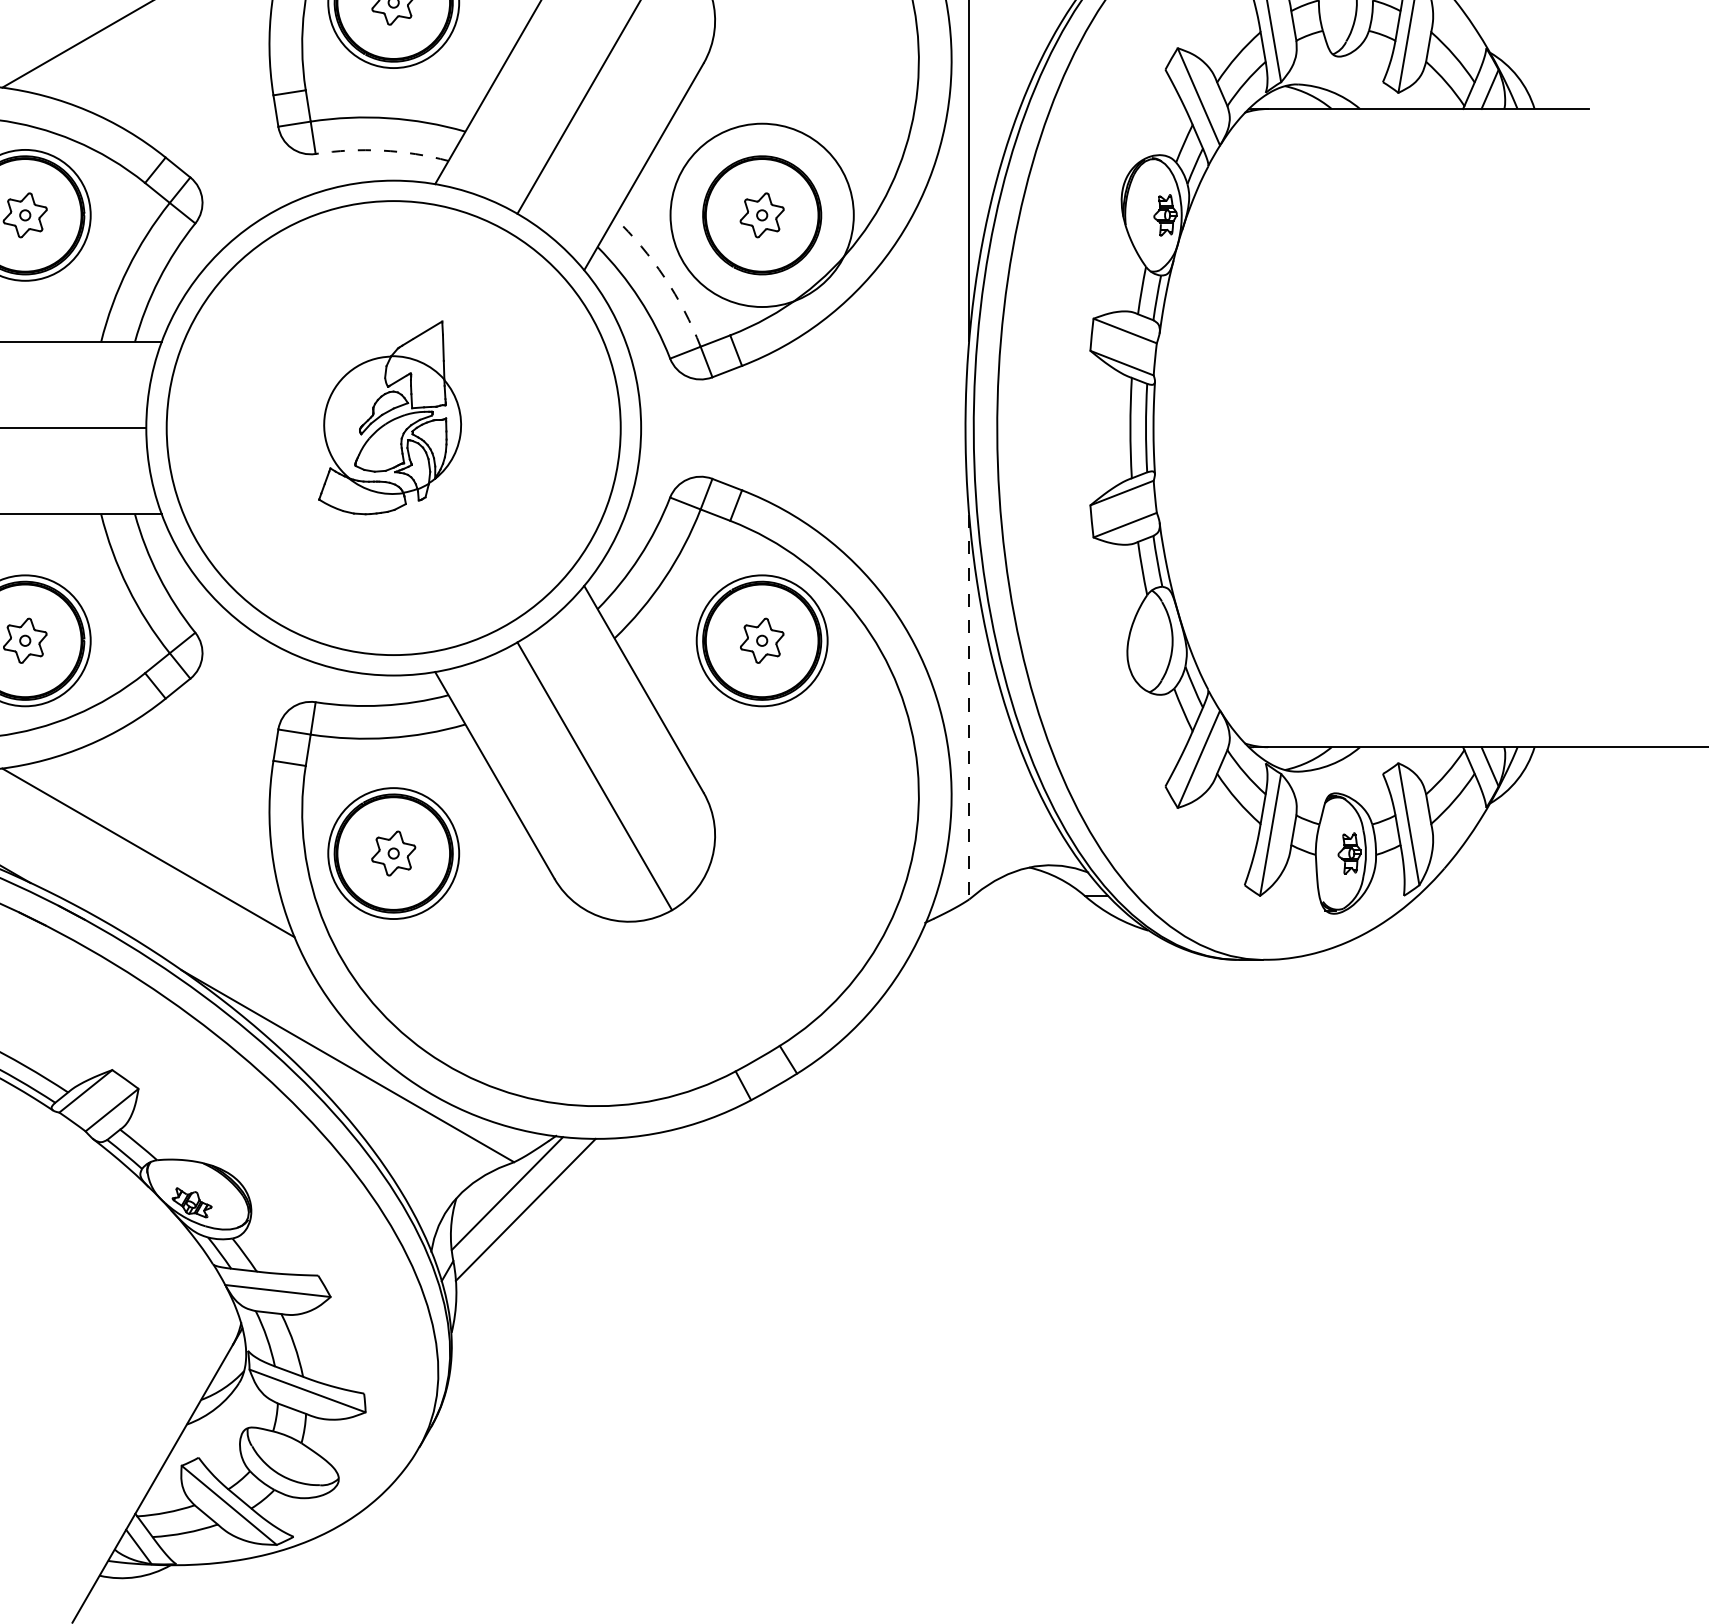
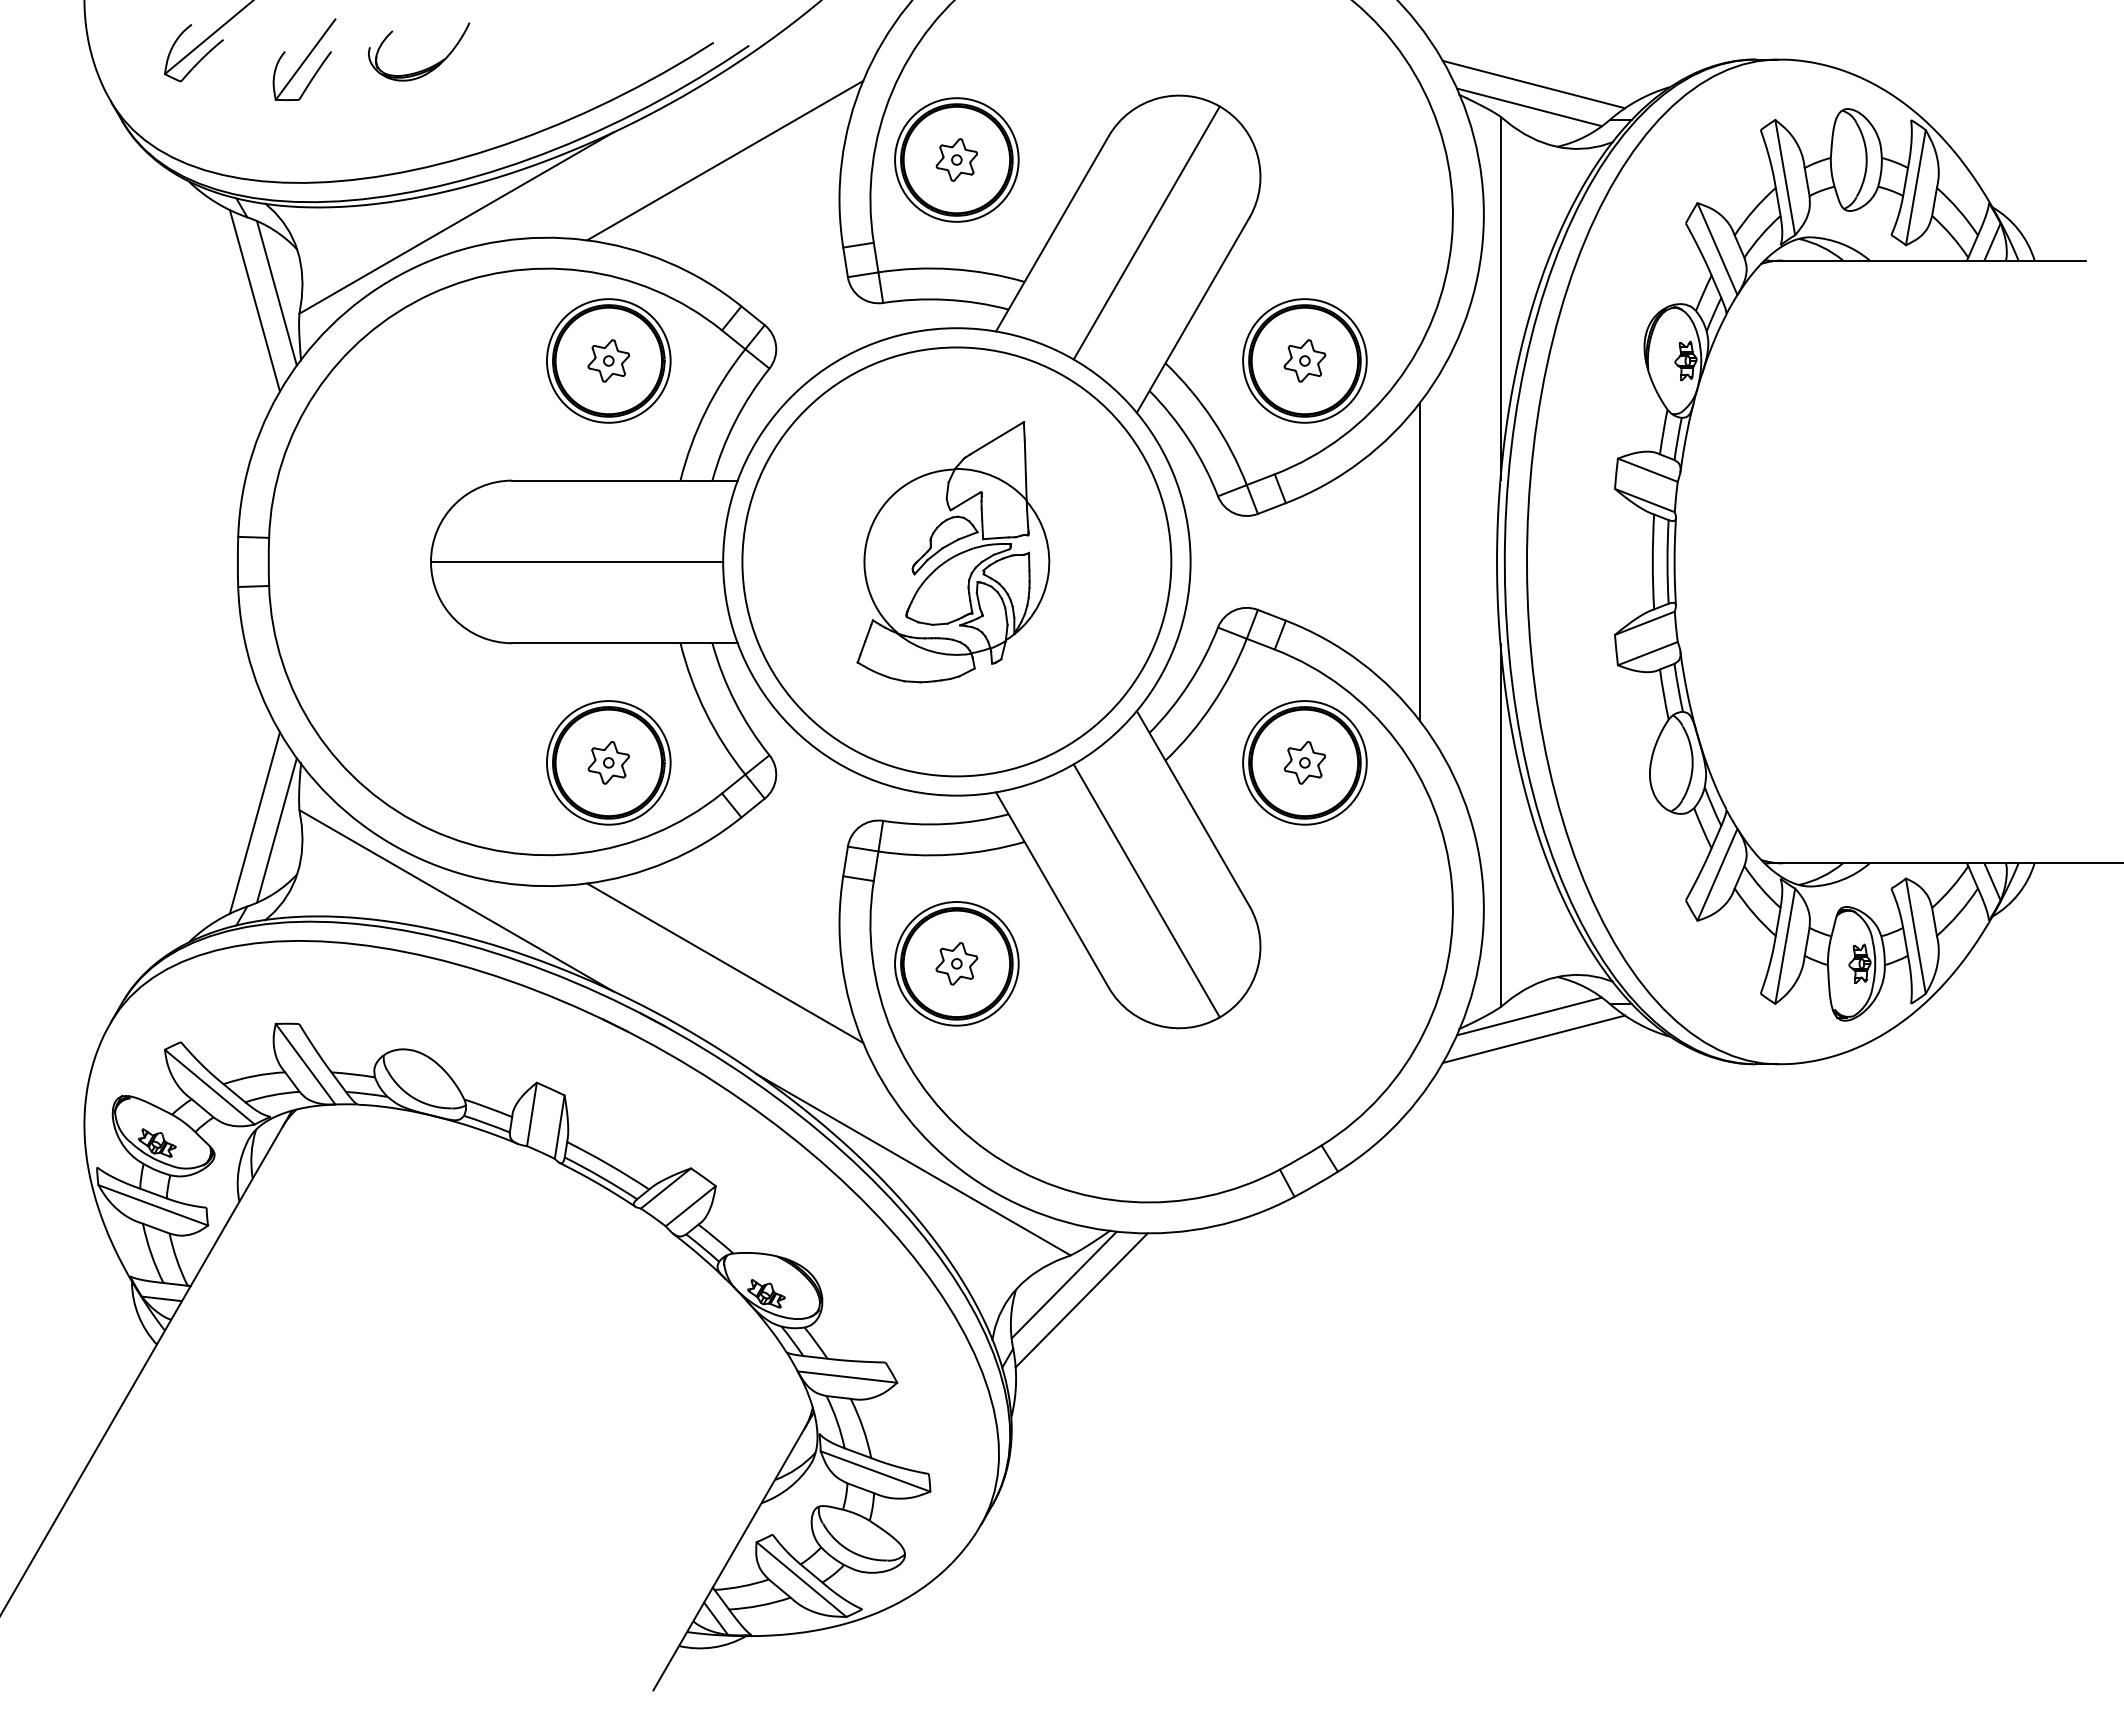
arc: (382, 150) -> (946, 299), dashed -> solid
circle: (761, 214) -> (1304, 360), size x0.71
arc: (664, 277) -> (1212, 419), dashed -> solid
part: (390, 418) -> (953, 552), size x1.43
line: (884, 427) -> (1420, 561), added
line: (969, 708) -> (1500, 826), dashed -> solid
line: (998, 909) -> (1528, 1016), added
line: (1004, 932) -> (1533, 1038), added

